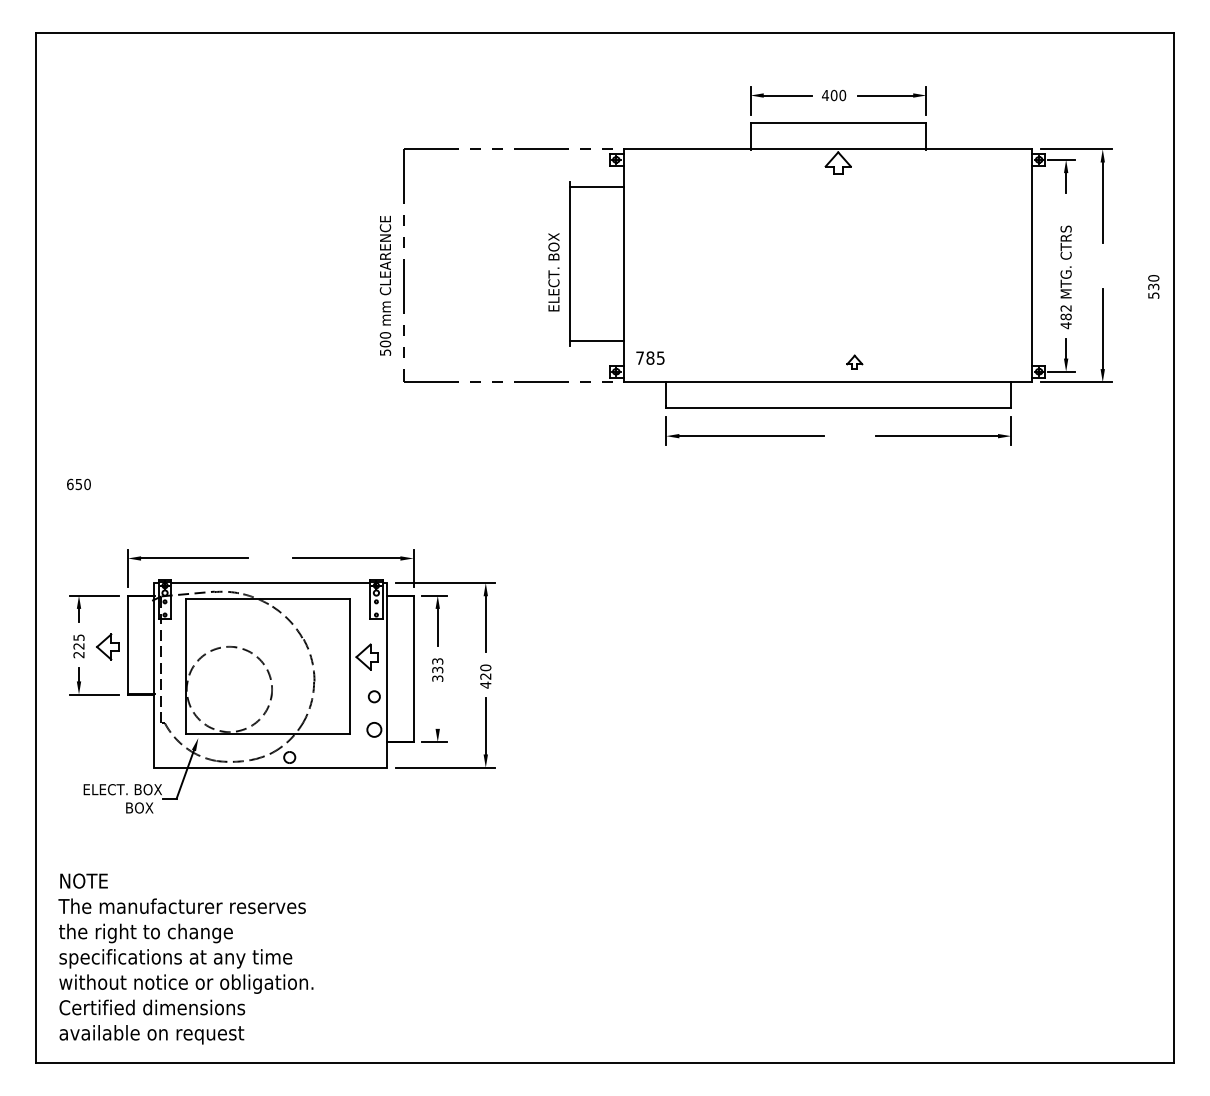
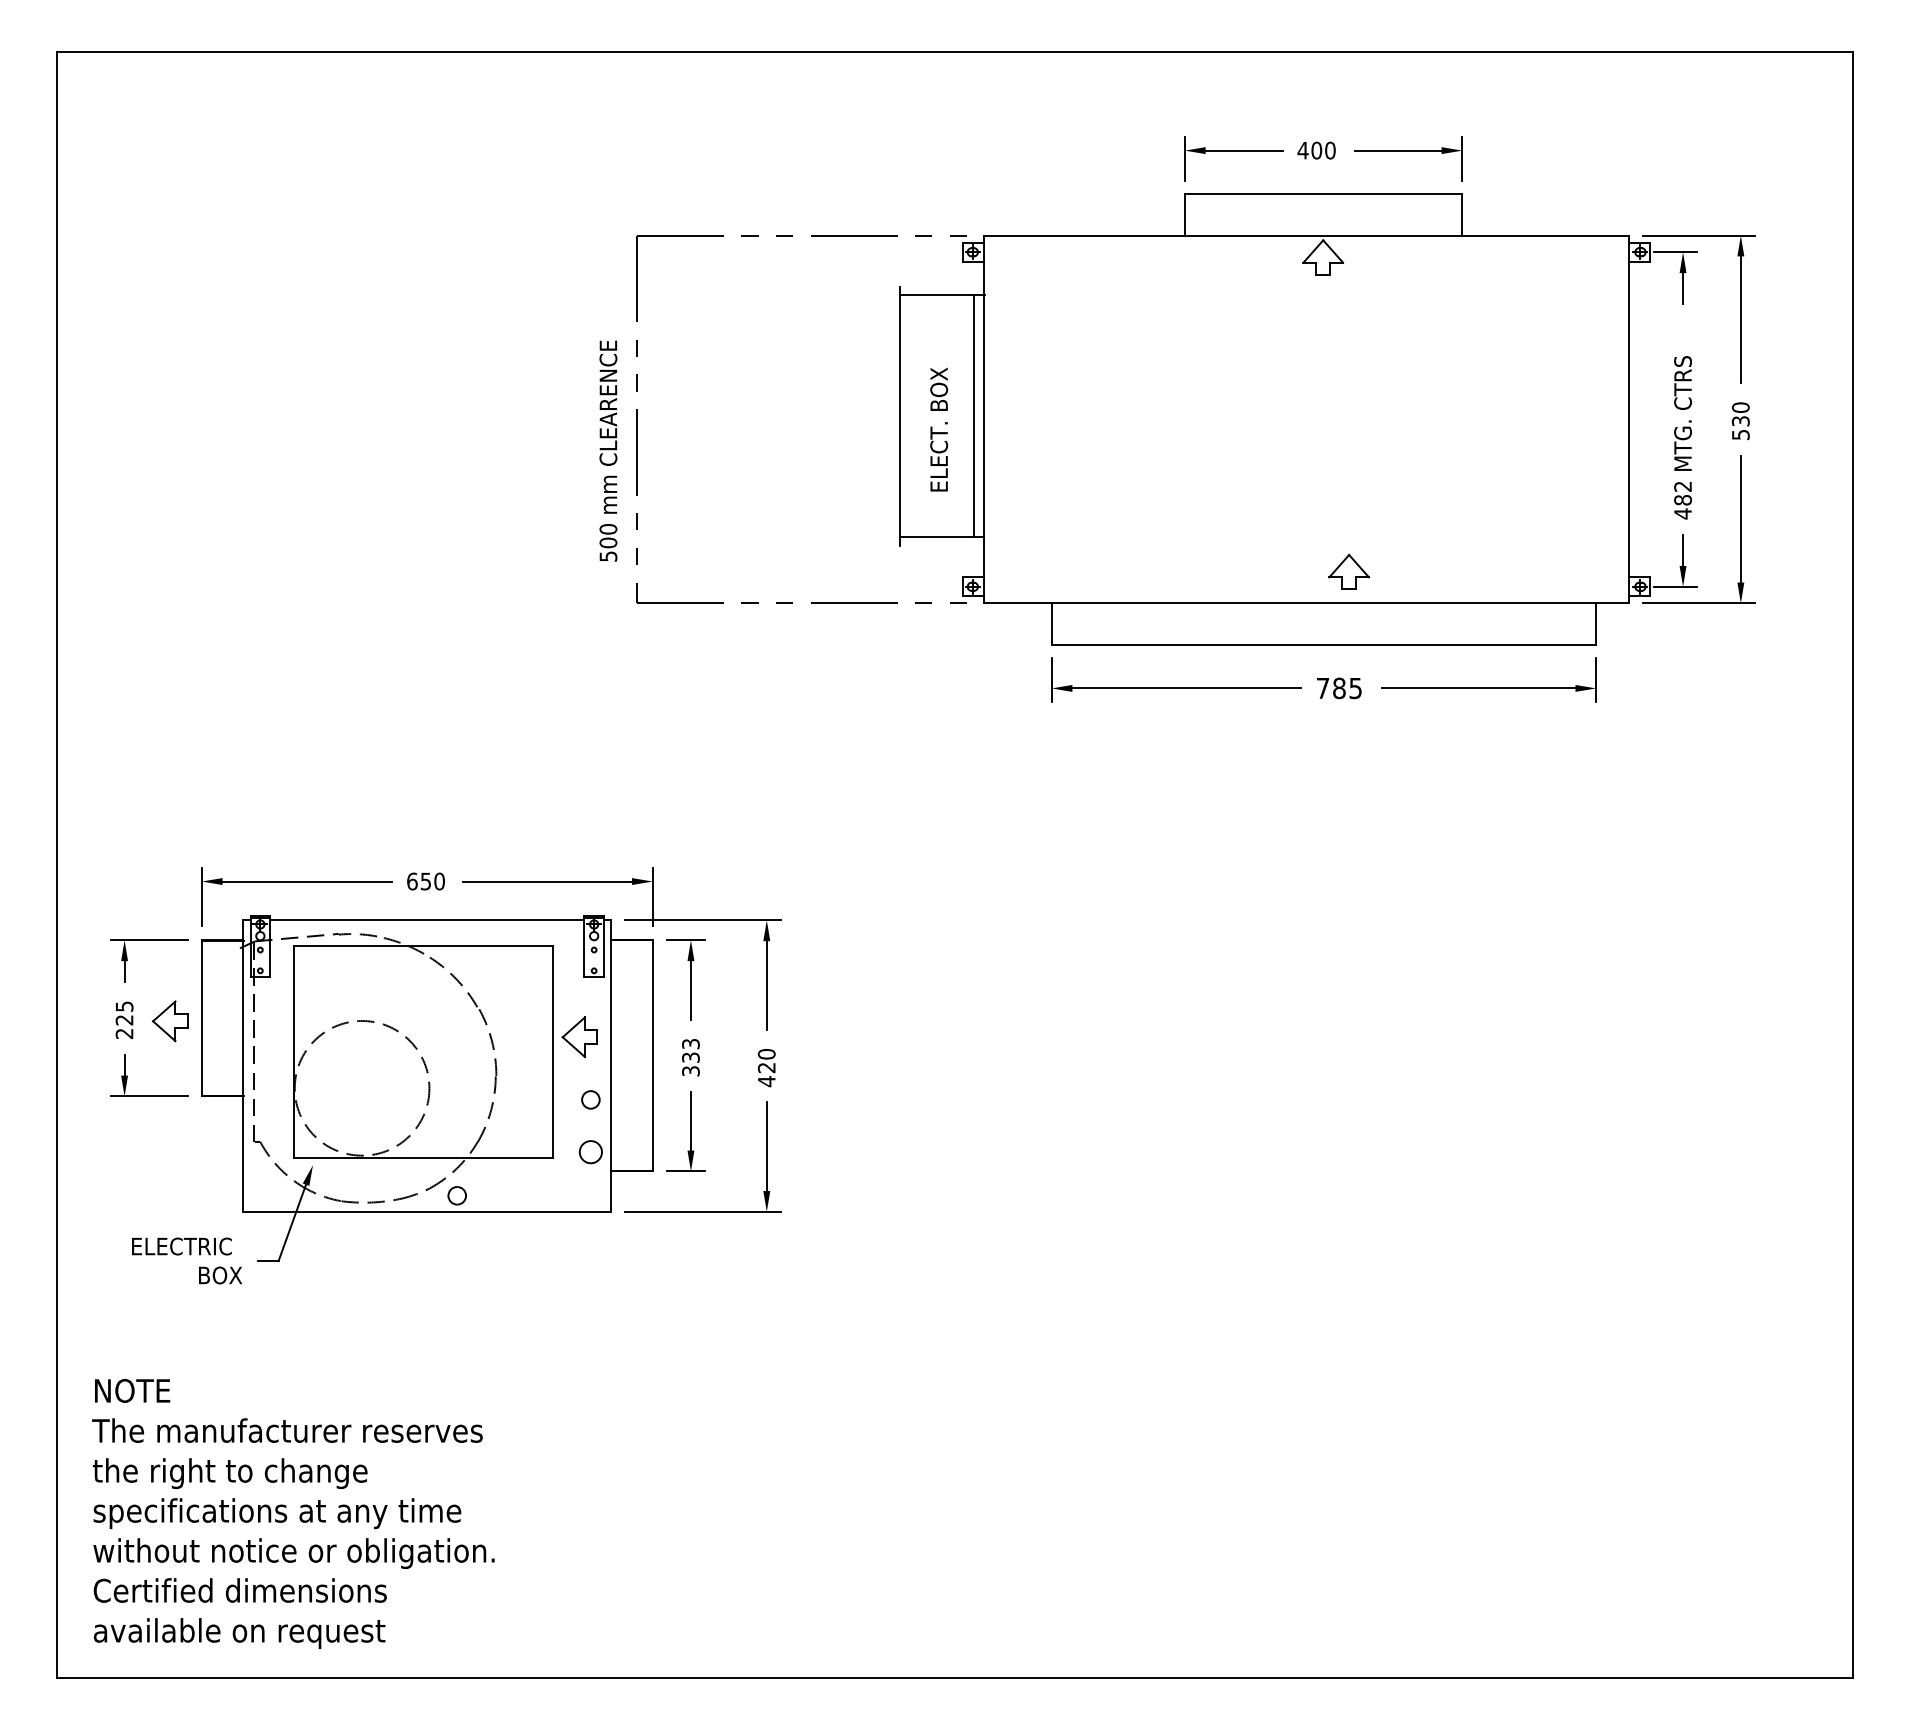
line: (617, 263) -> (974, 415), added
text: (553, 272) -> (938, 430), moved
text: (1153, 286) -> (1740, 420), moved
text: (650, 357) -> (1339, 687), moved
part: (854, 361) -> (1348, 570), size x1.67
text: (78, 484) -> (425, 881), moved
line: (437, 709) -> (690, 1119), added
text: (143, 789) -> (226, 1246), ELECT. BOX -> ELECTRIC

